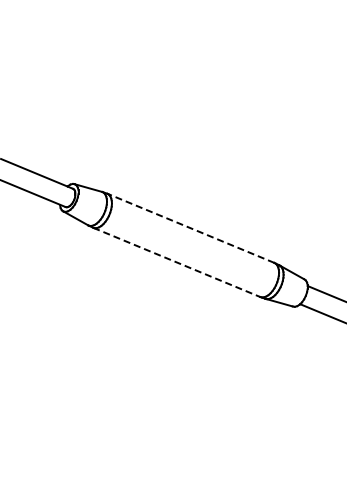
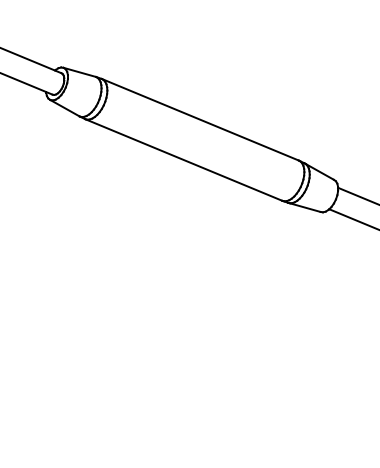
line: (190, 228) -> (199, 120), dashed -> solid
line: (177, 262) -> (184, 160), dashed -> solid

